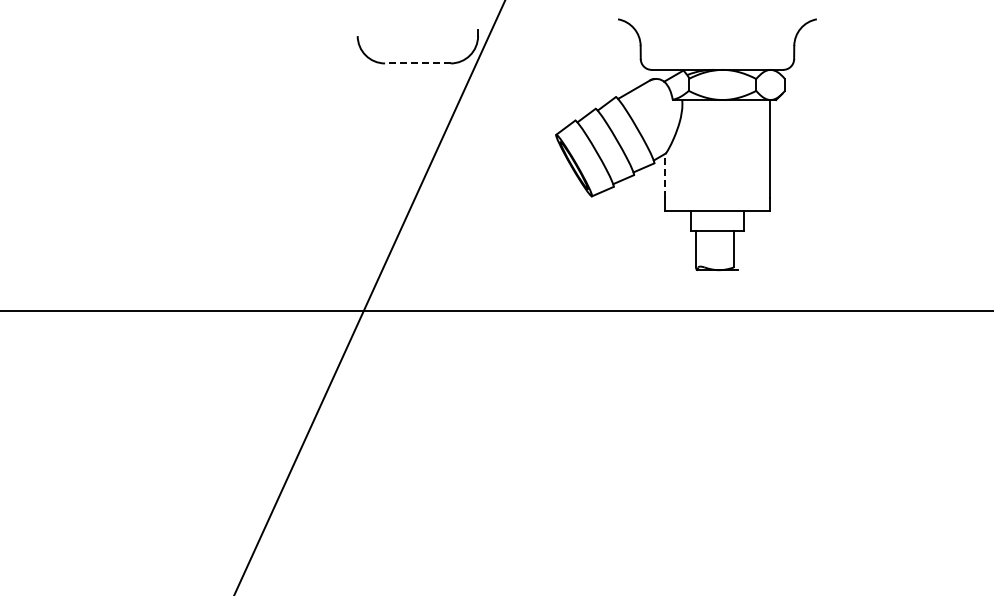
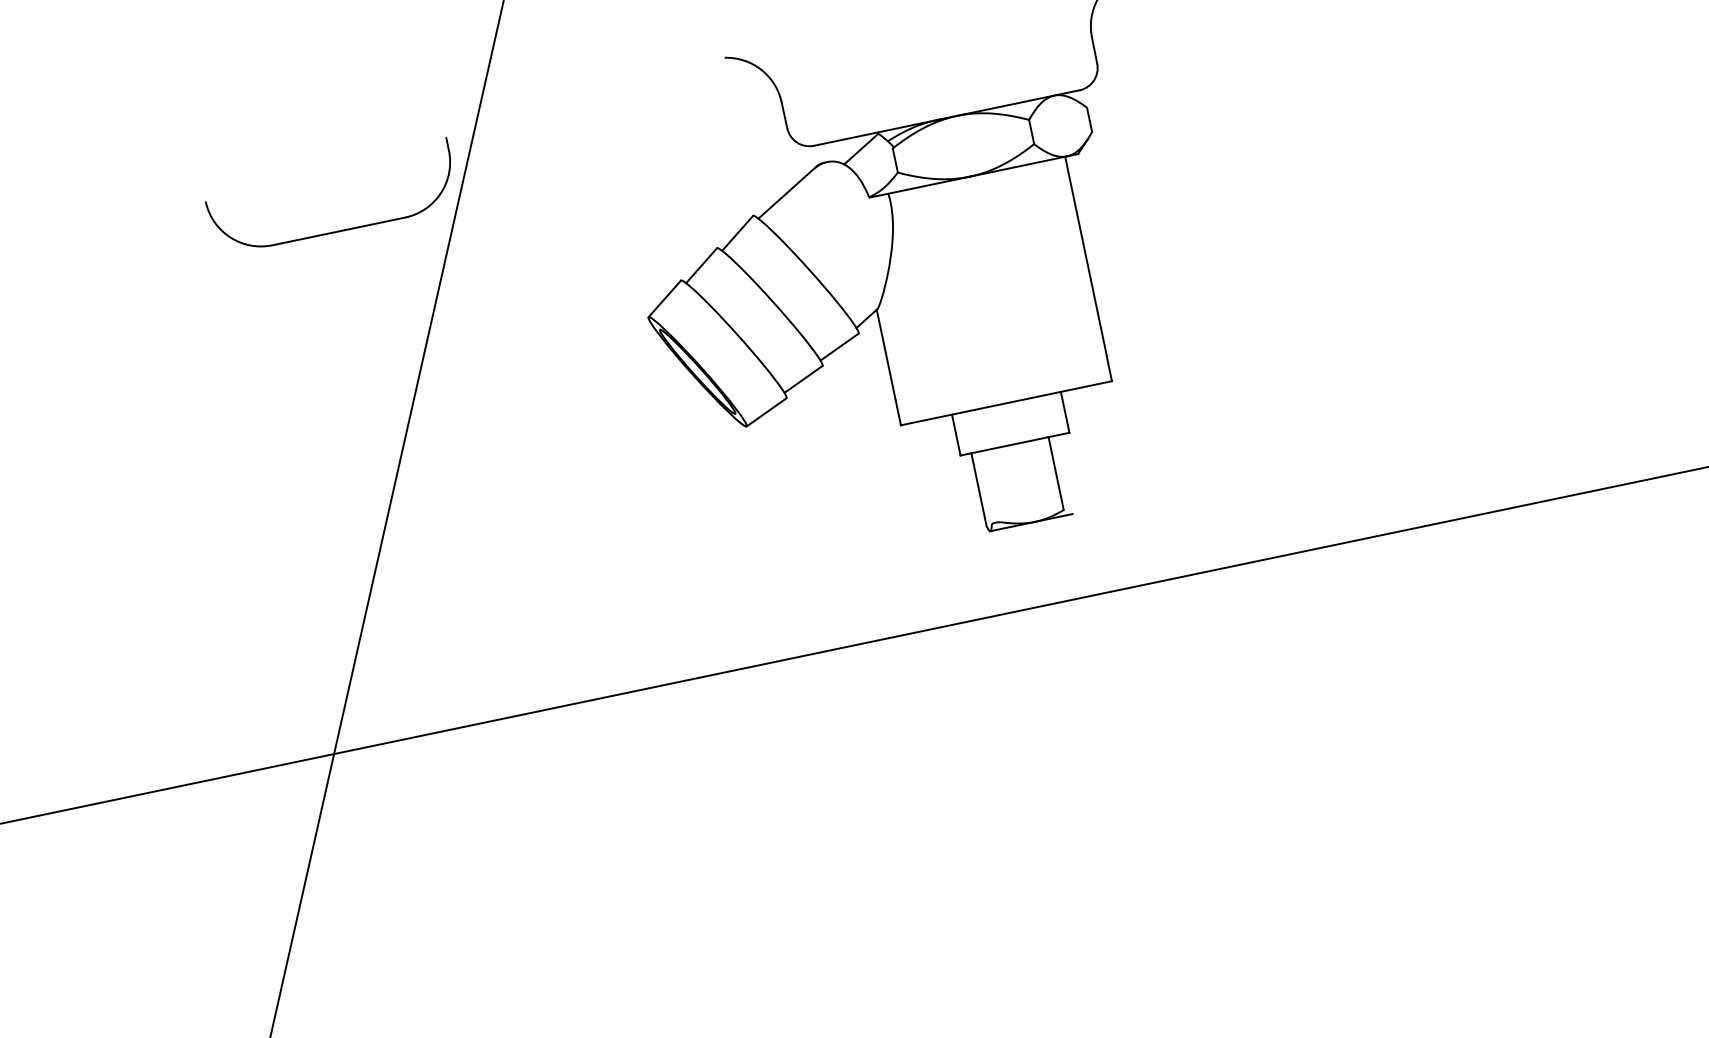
line: (417, 63) -> (338, 231), dashed -> solid
line: (665, 175) -> (886, 353), dashed -> solid

